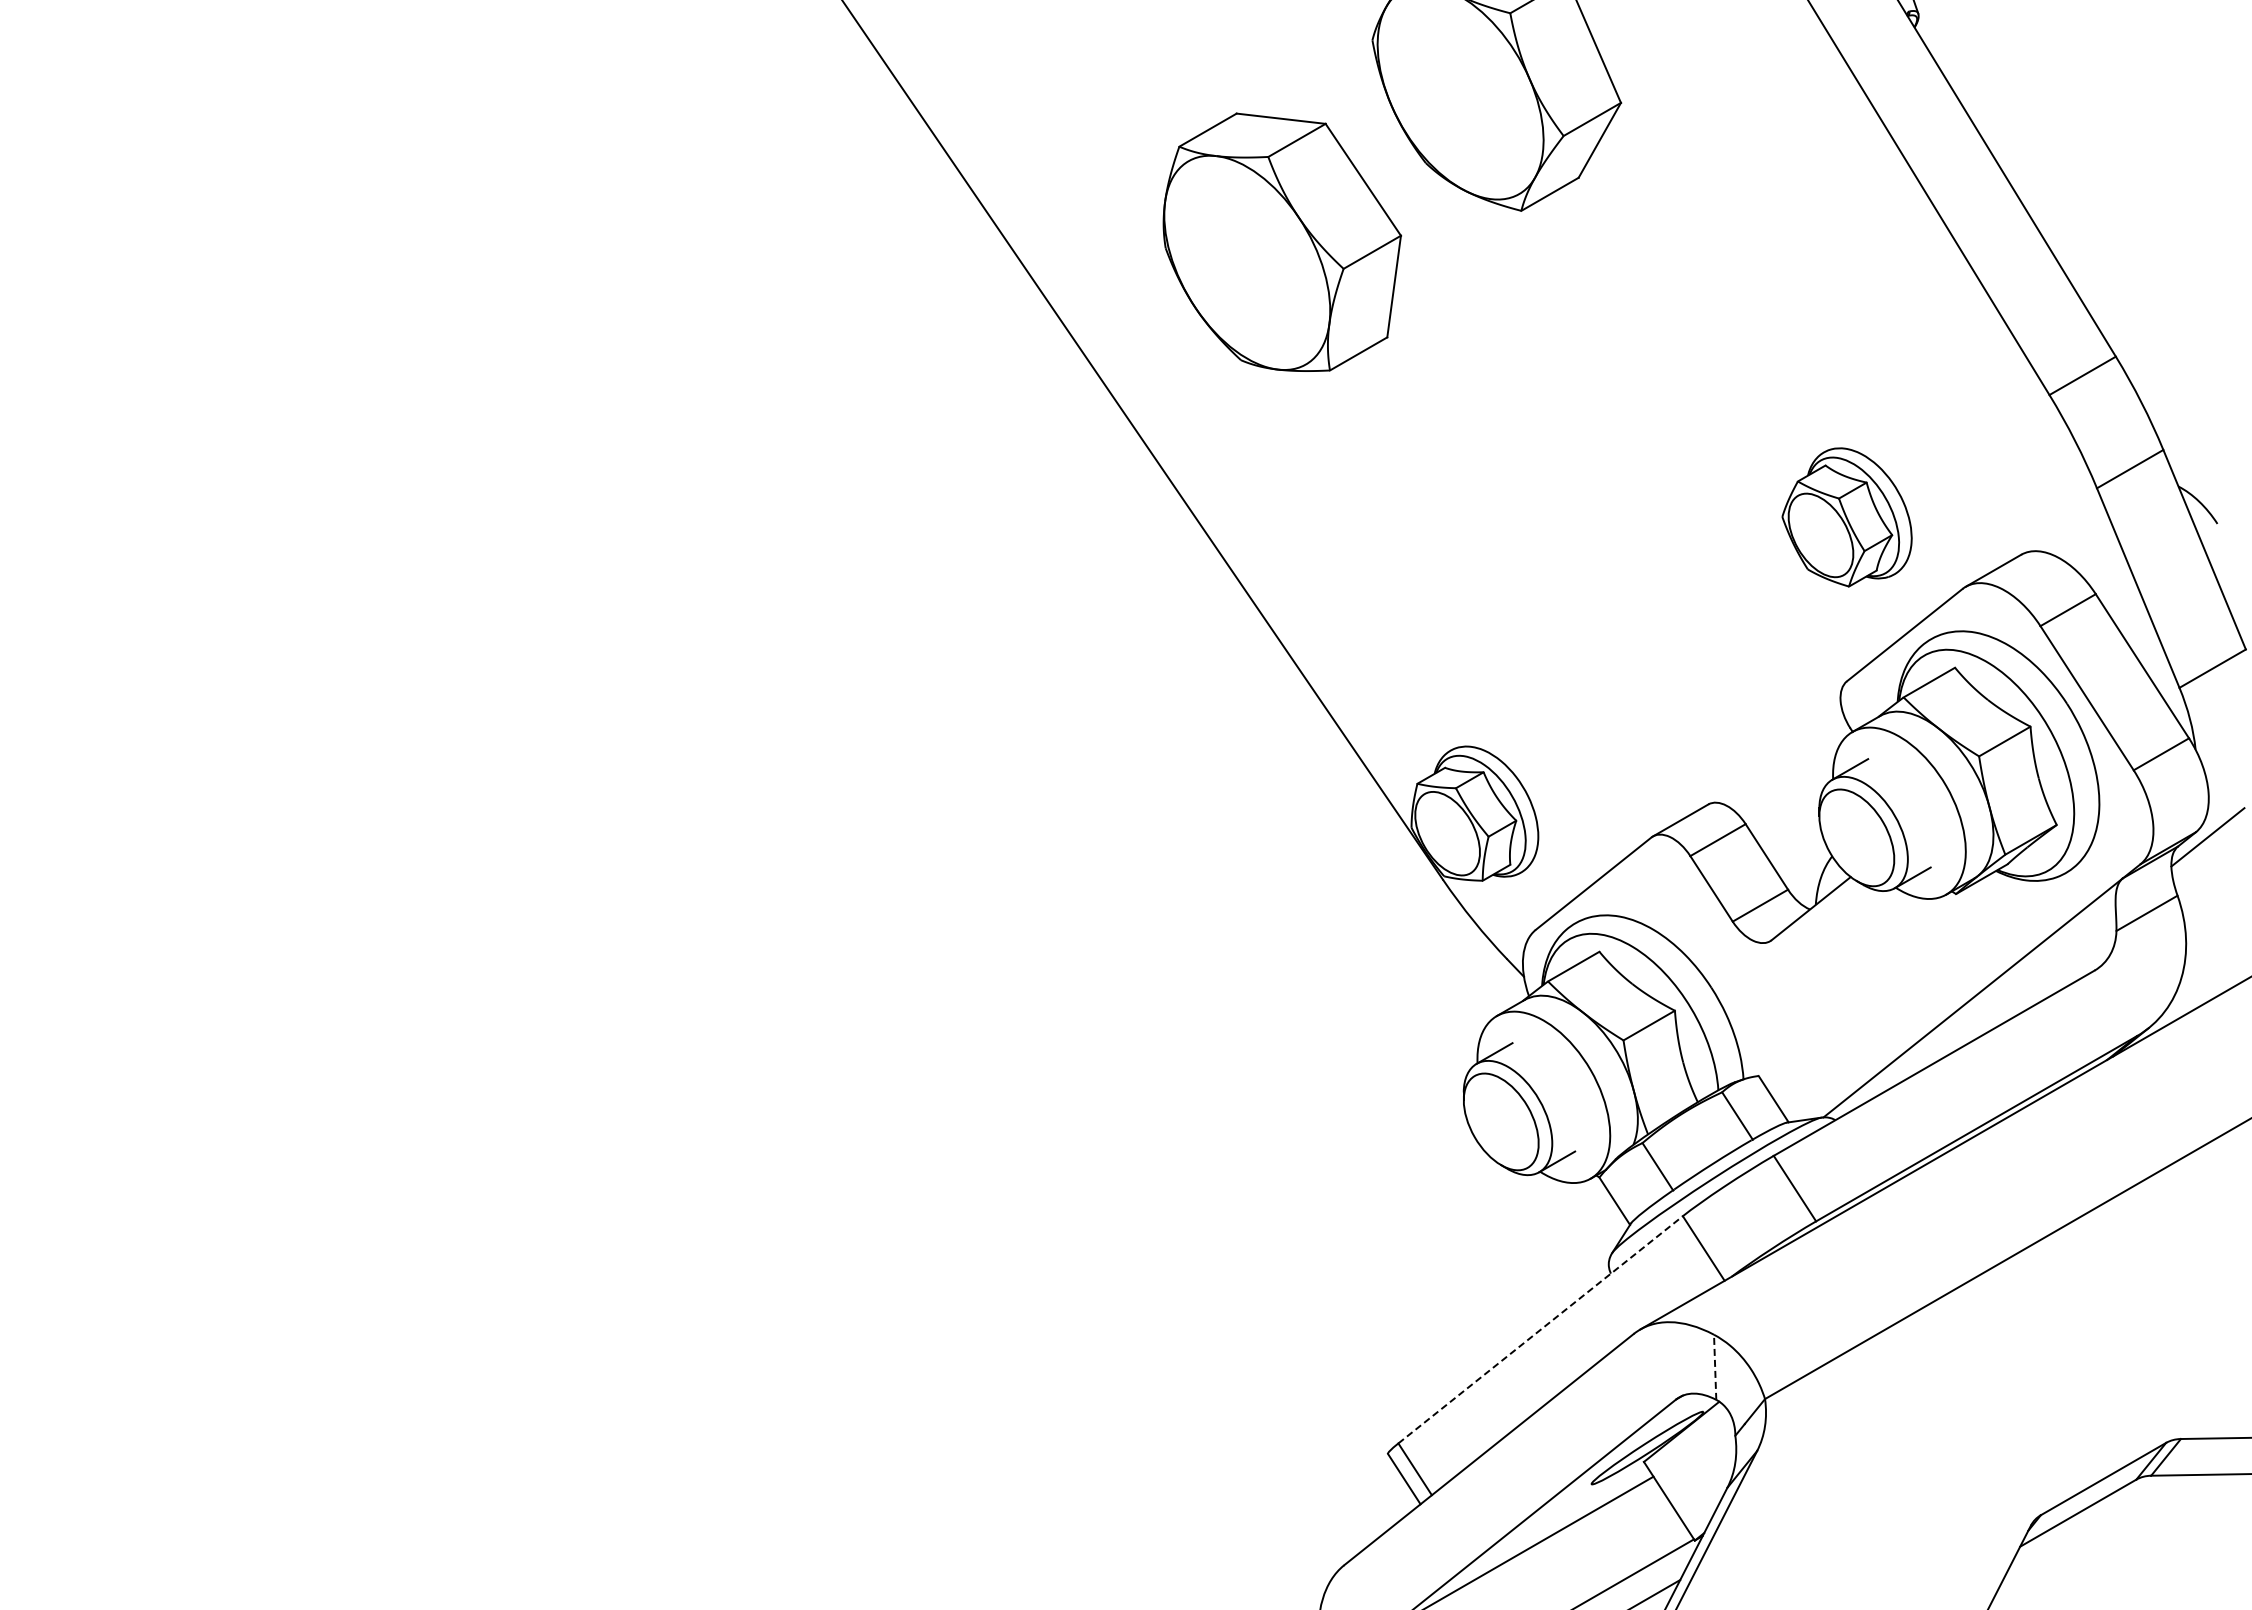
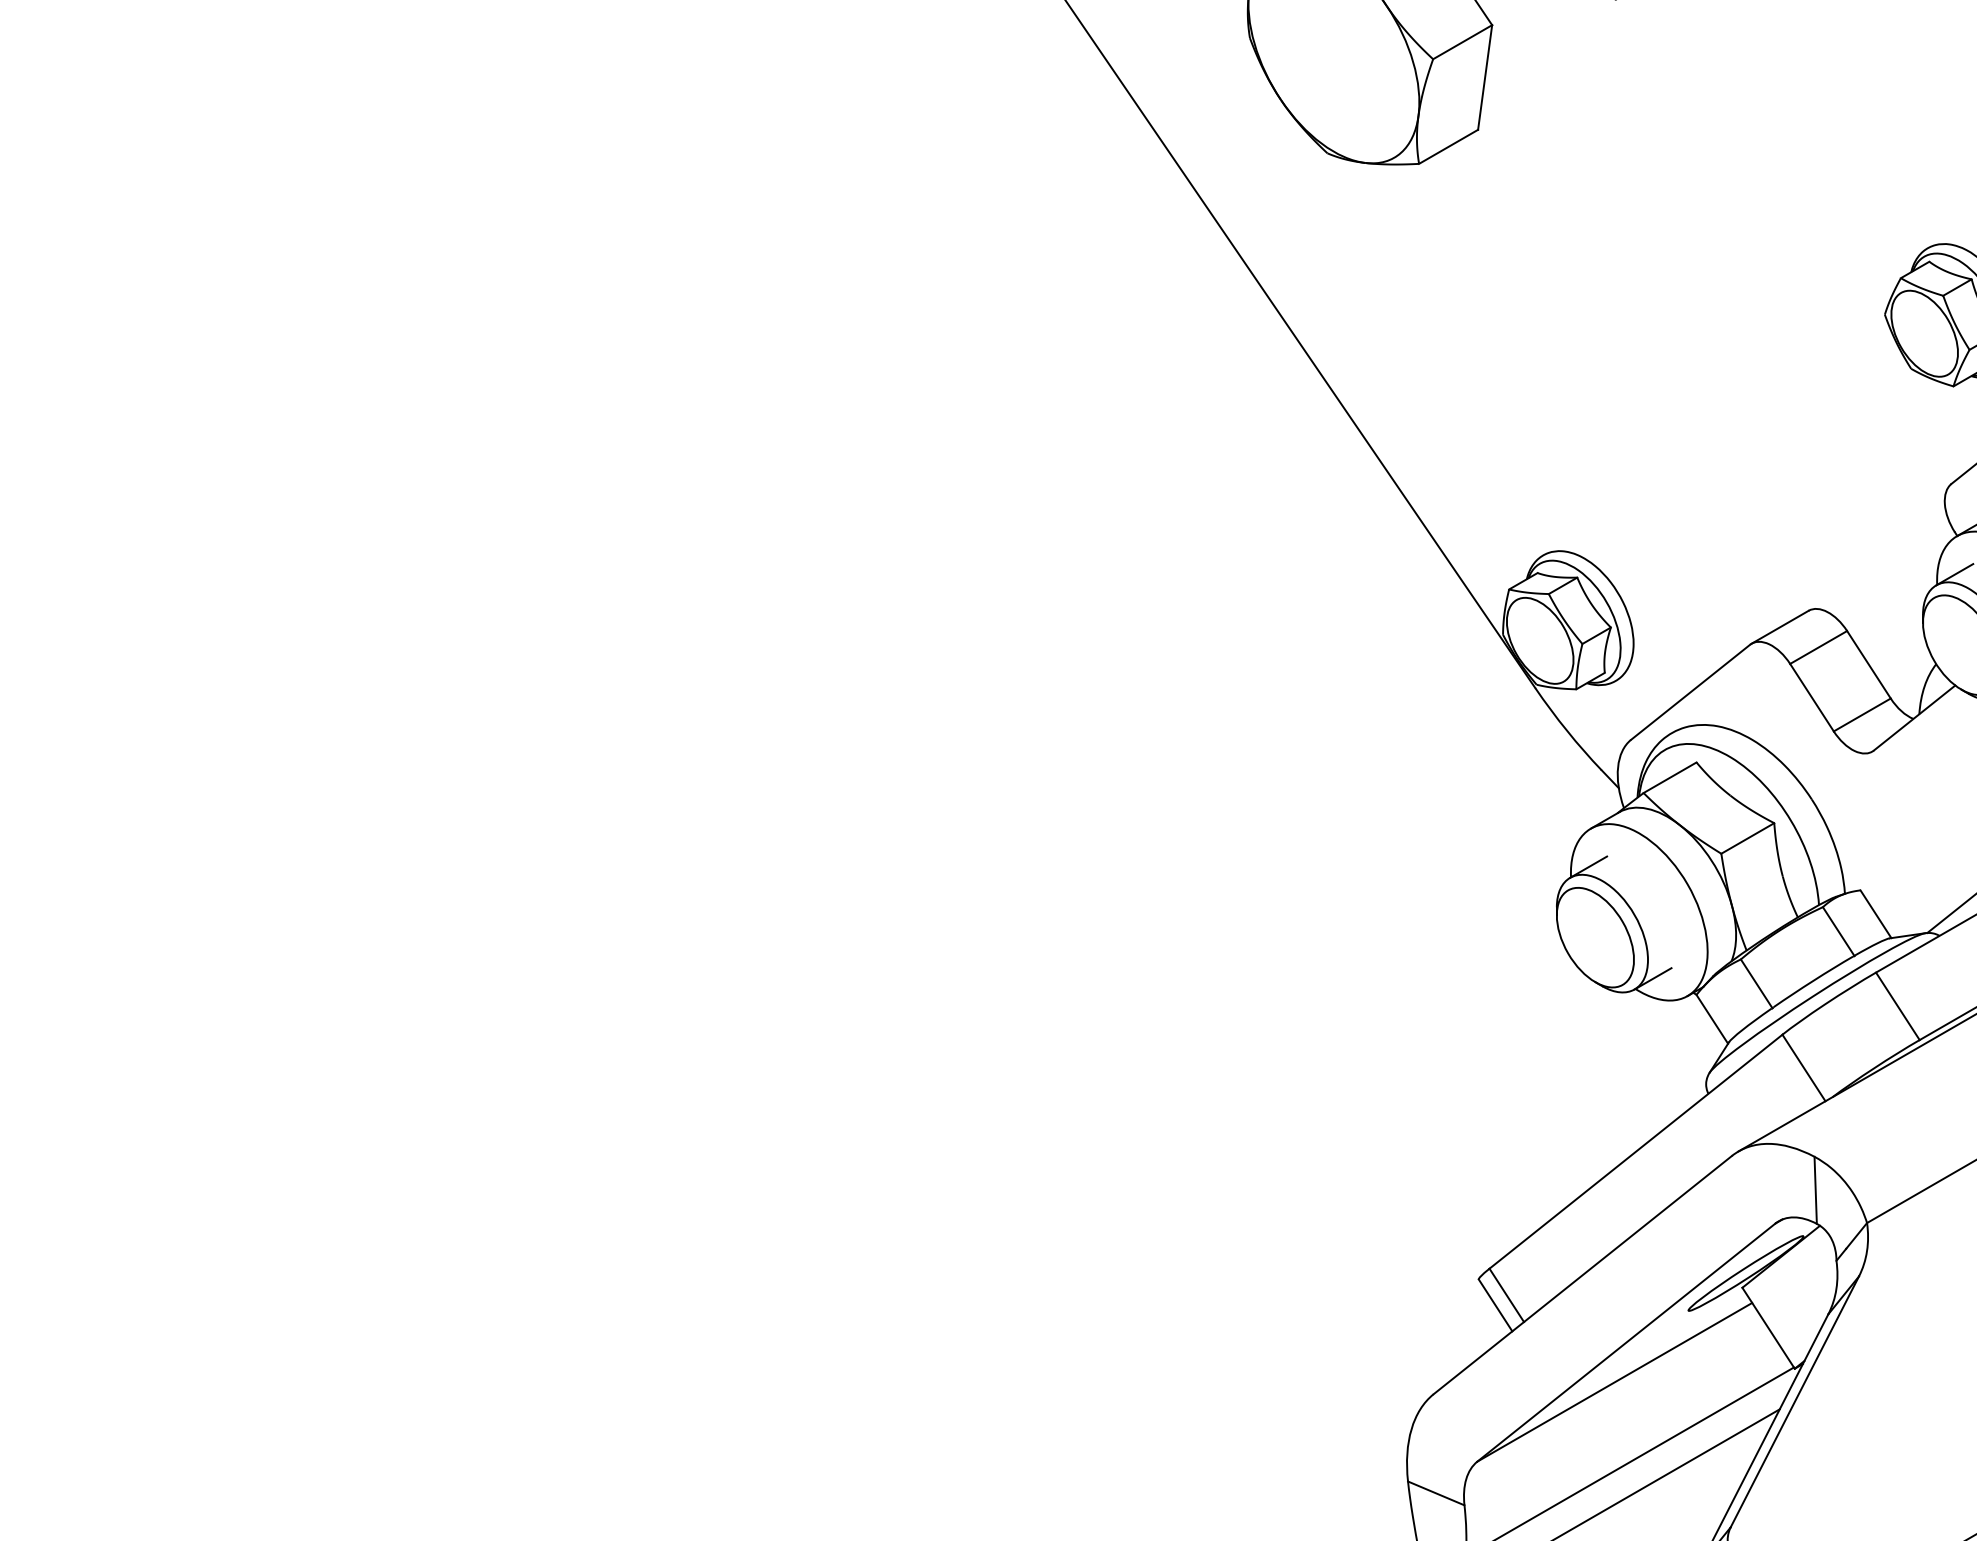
line: (1541, 1329) -> (1636, 1151), dashed -> solid
line: (1715, 1367) -> (1816, 1190), dashed -> solid

